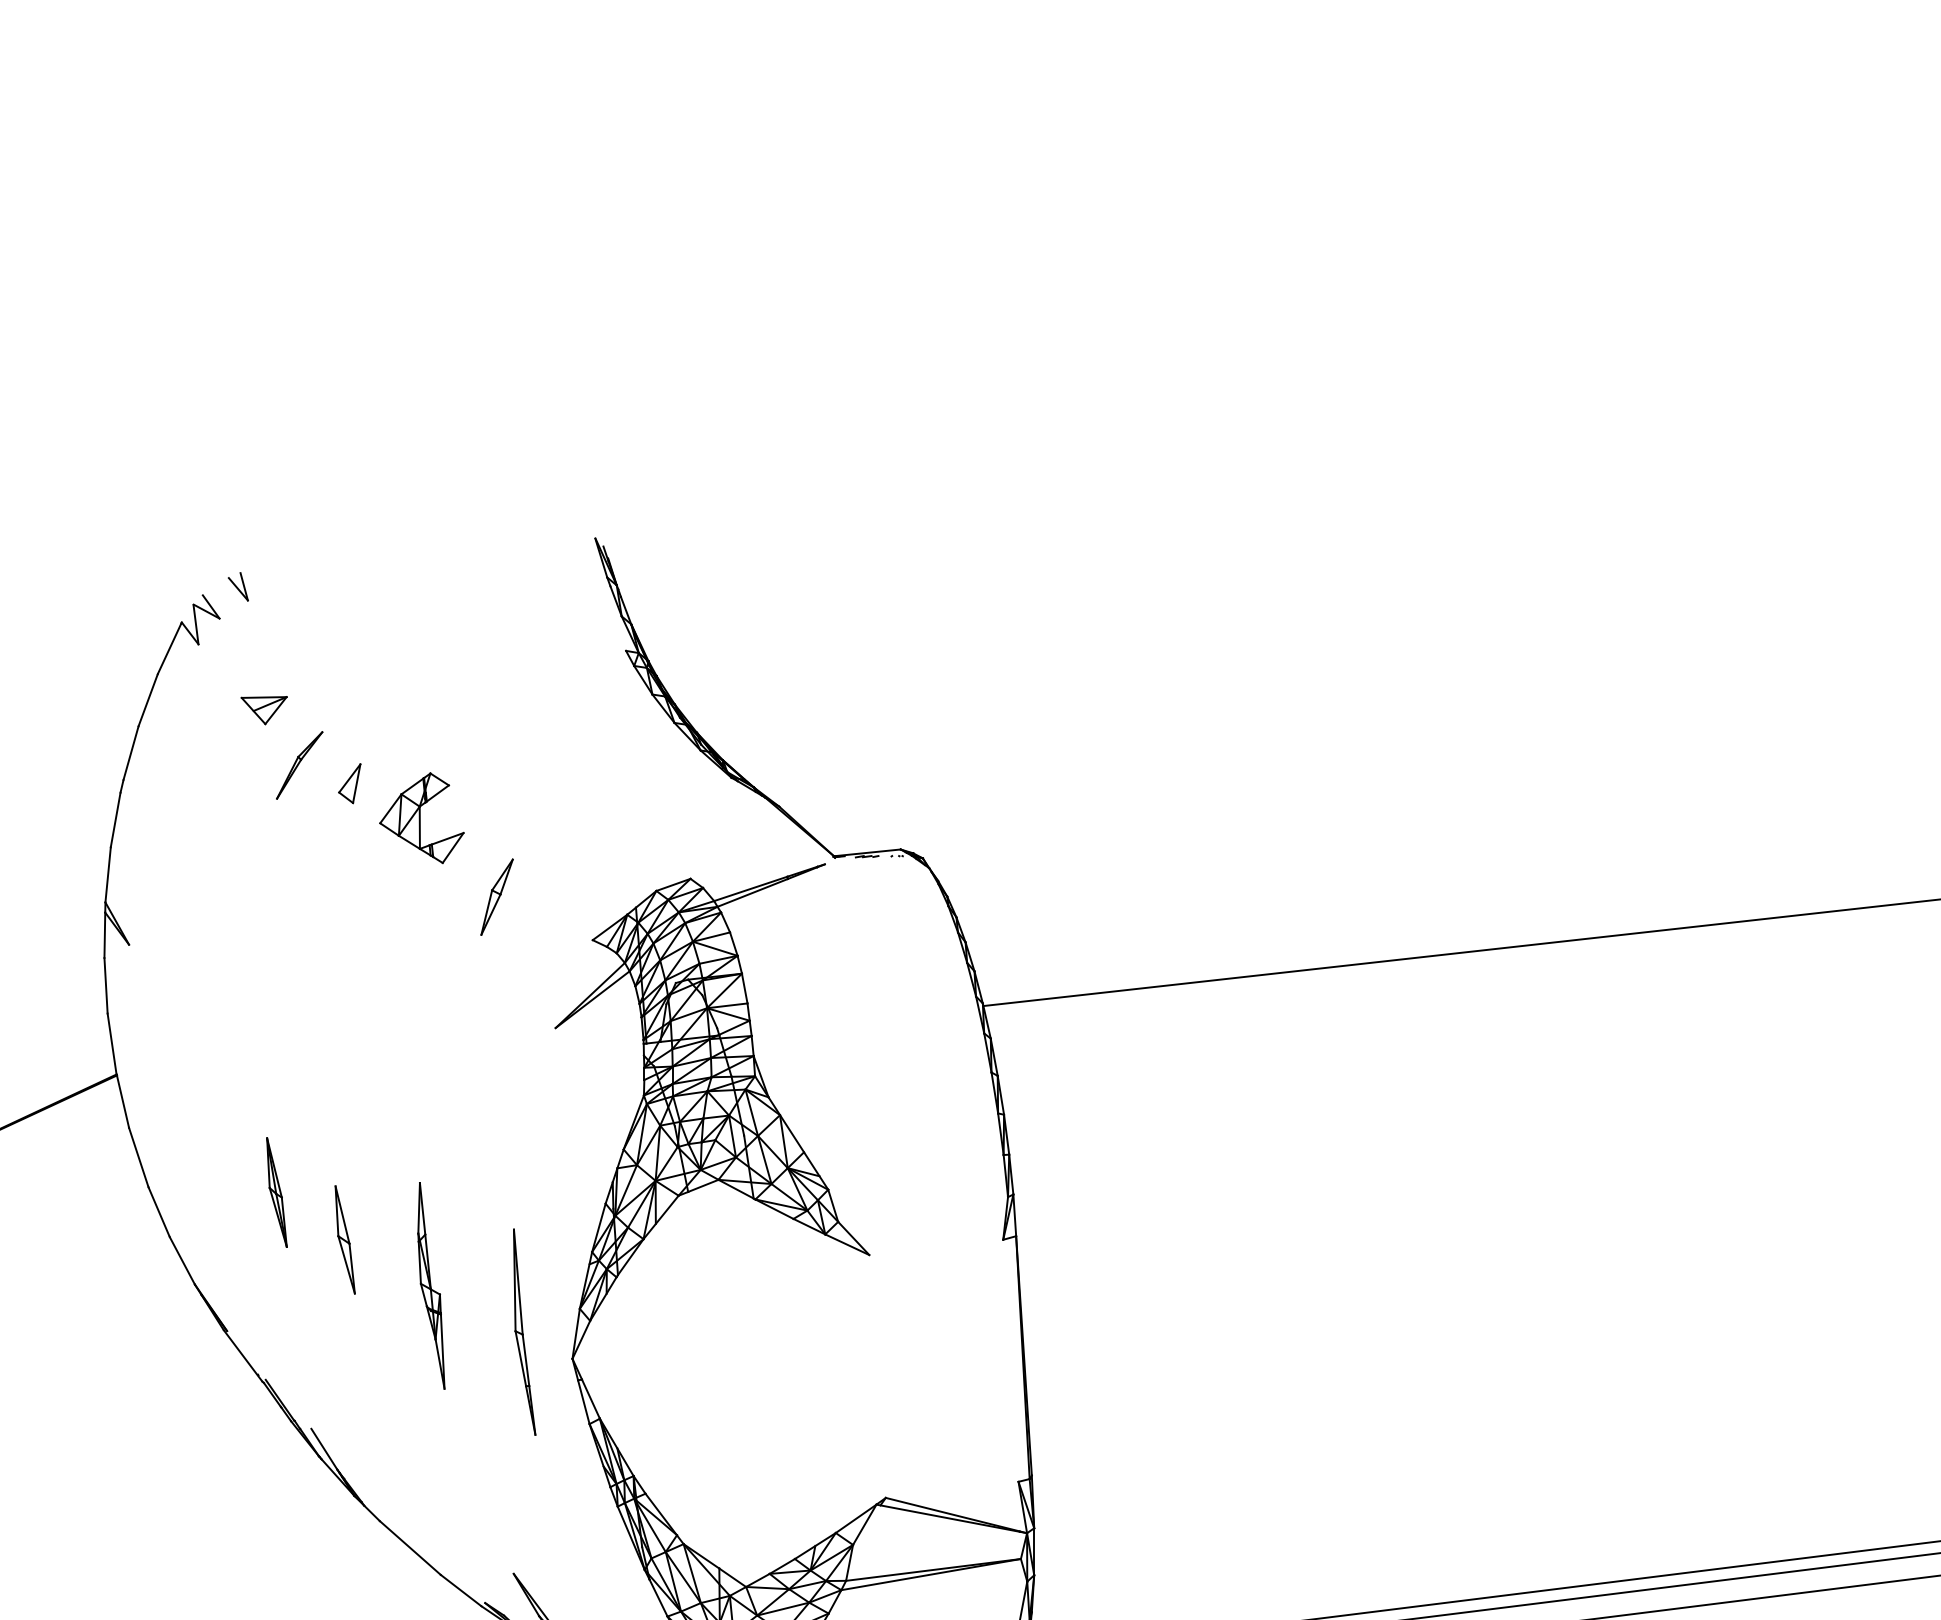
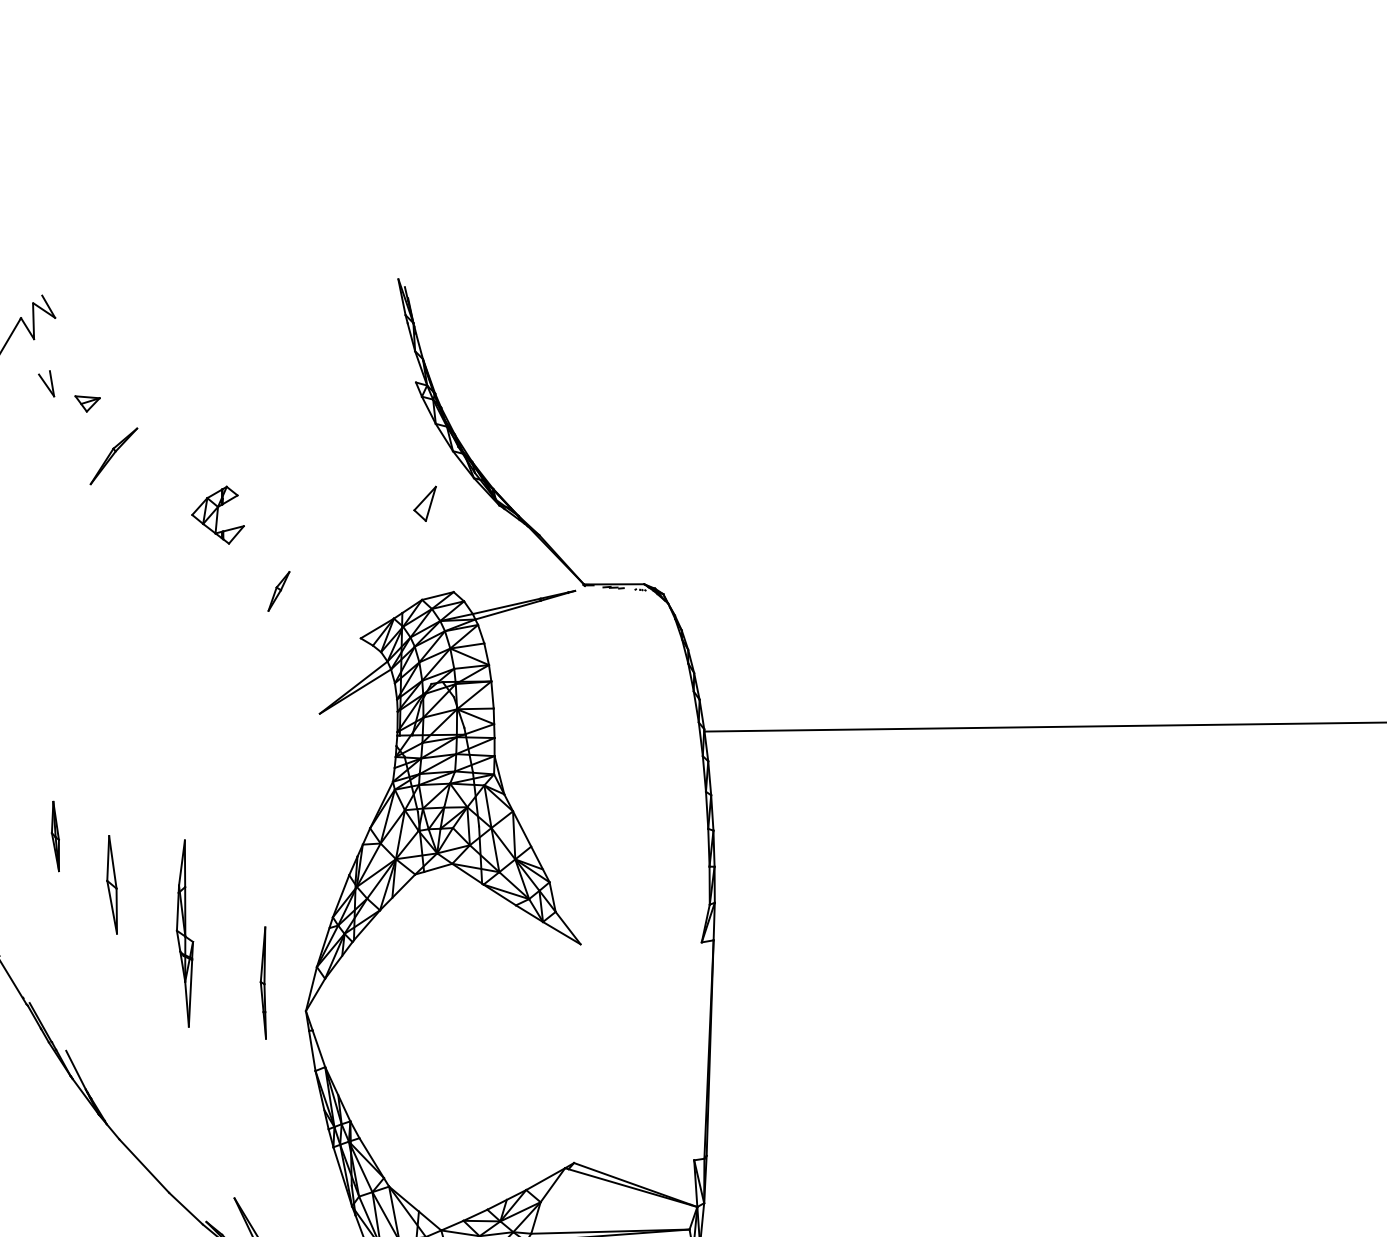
part: (237, 586) -> (46, 382), moved
part: (263, 710) -> (86, 404), size x0.6
part: (349, 783) -> (424, 503), moved
part: (421, 818) -> (218, 514), size x0.7
part: (496, 896) -> (278, 590), size x0.6
part: (276, 1192) -> (55, 836), size x0.7
part: (524, 1331) -> (265, 982), size x0.6

